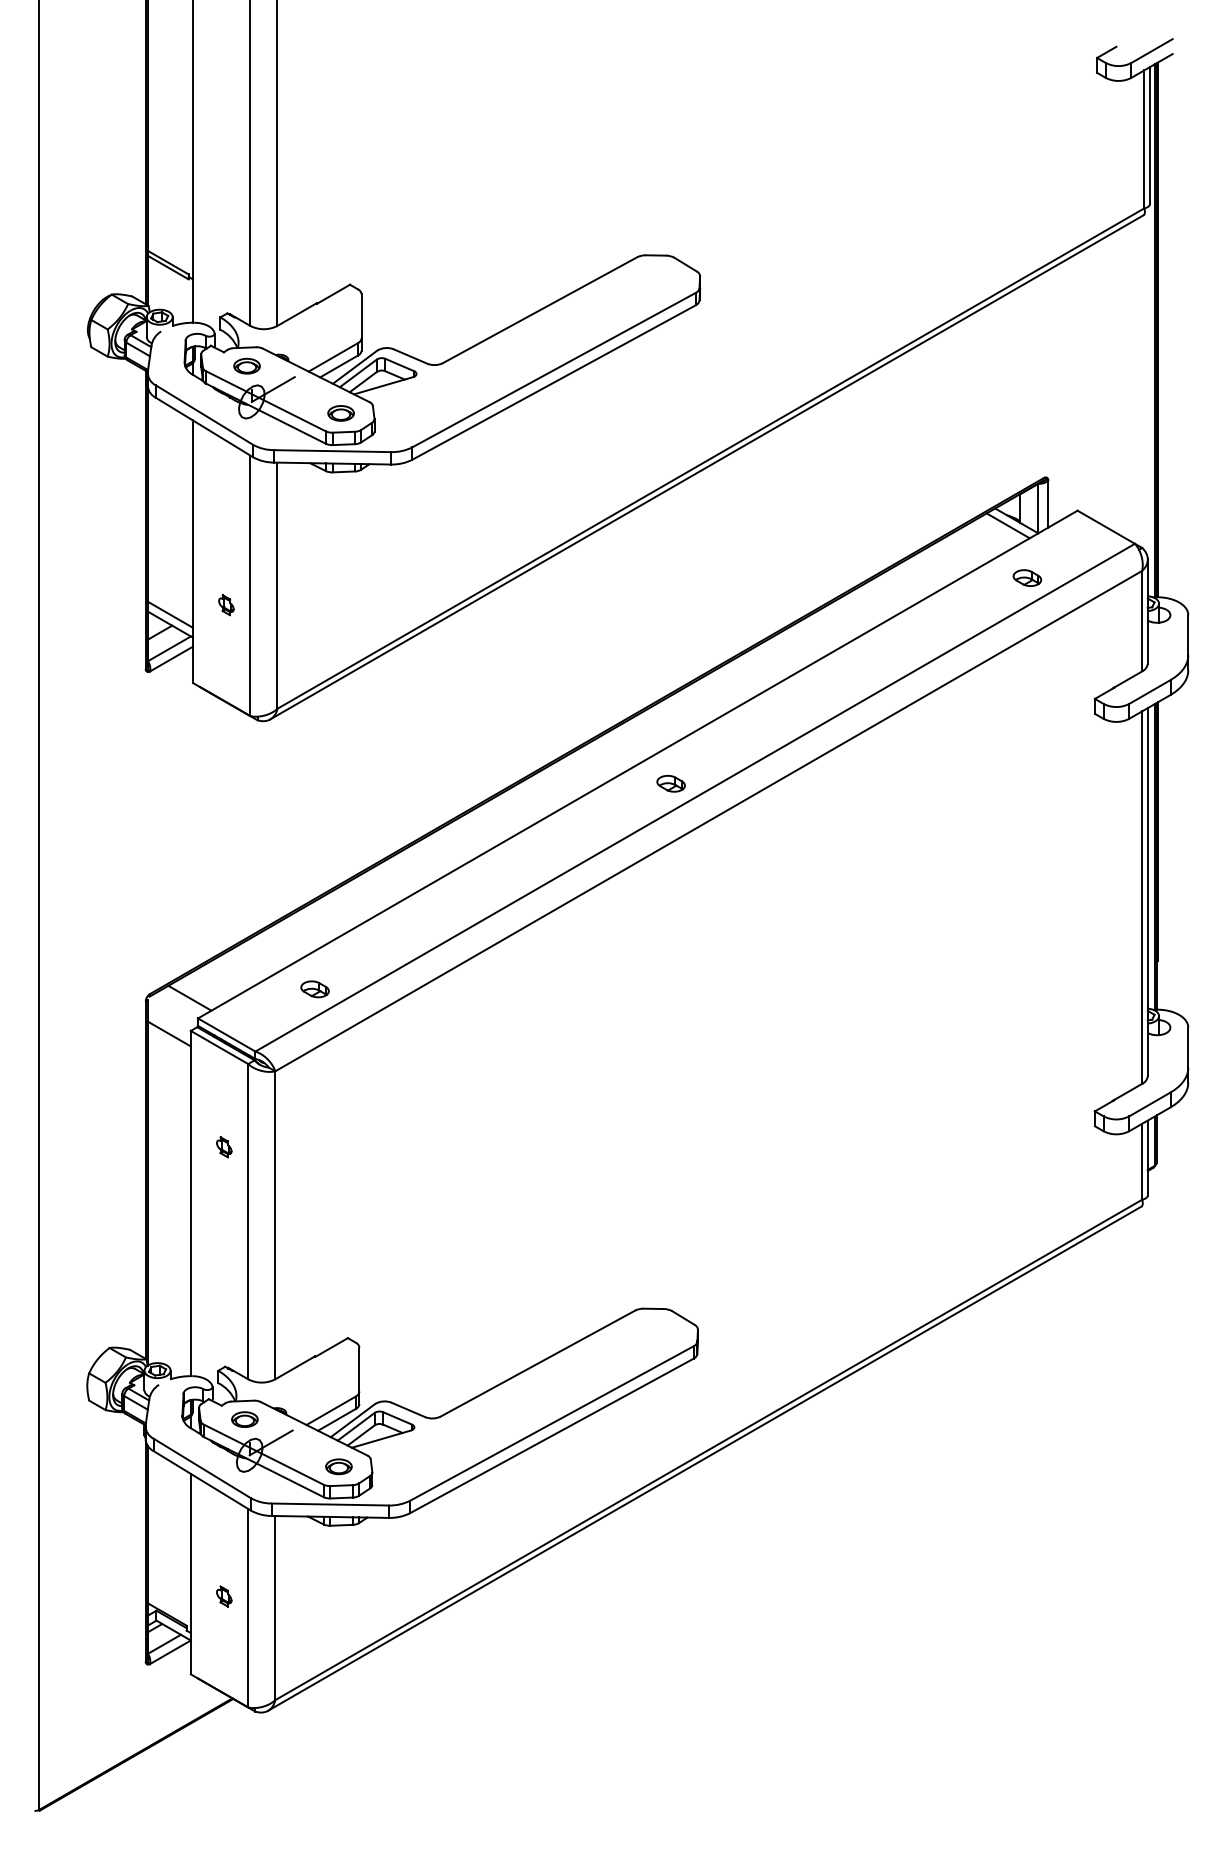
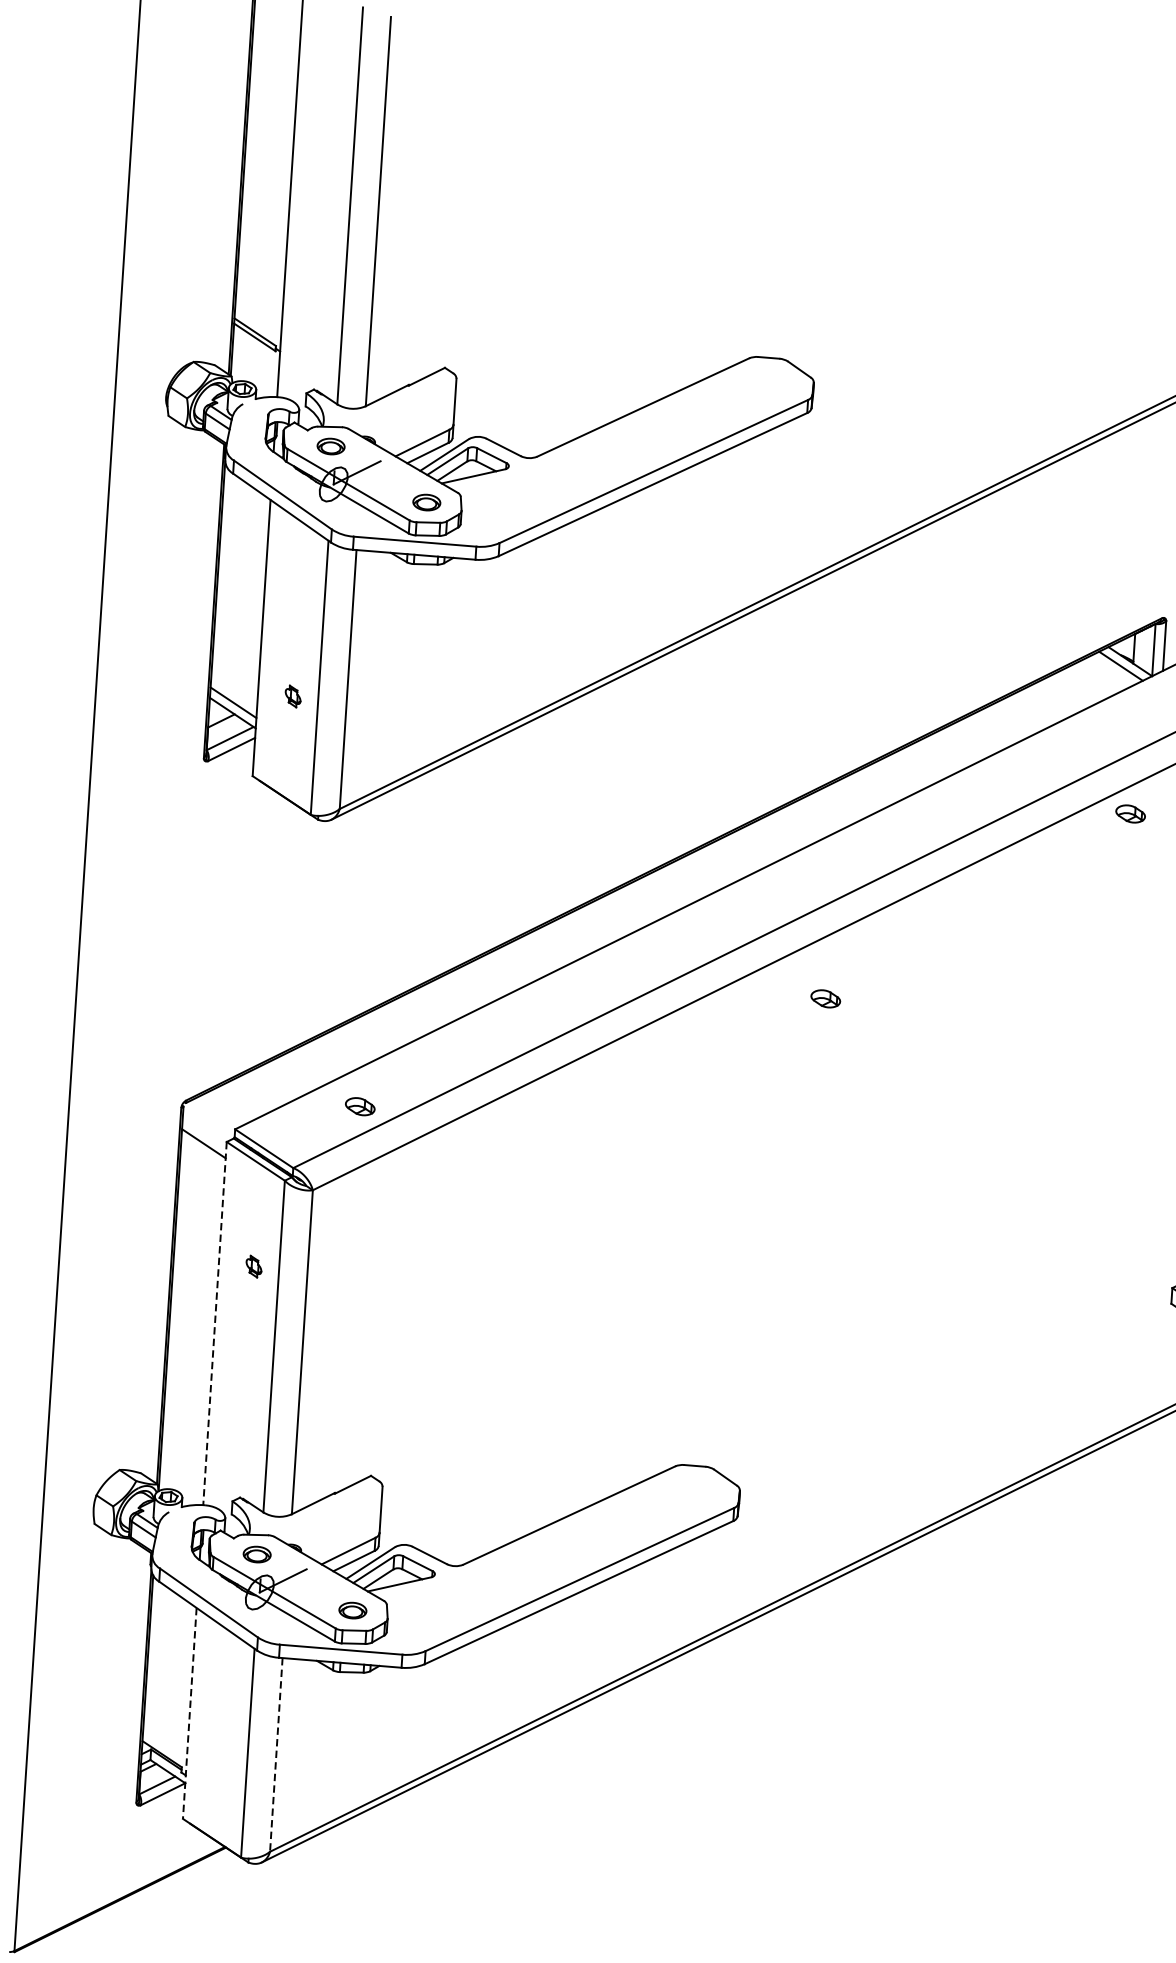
part: (1027, 577) -> (1130, 813), moved
part: (670, 783) -> (825, 998), moved
line: (189, 997) -> (227, 1106), removed
line: (190, 1203) -> (214, 1323), solid -> dashed
line: (190, 1574) -> (189, 1713), solid -> dashed
part: (224, 1596) -> (223, 1739), removed
line: (275, 1608) -> (276, 1755), solid -> dashed

